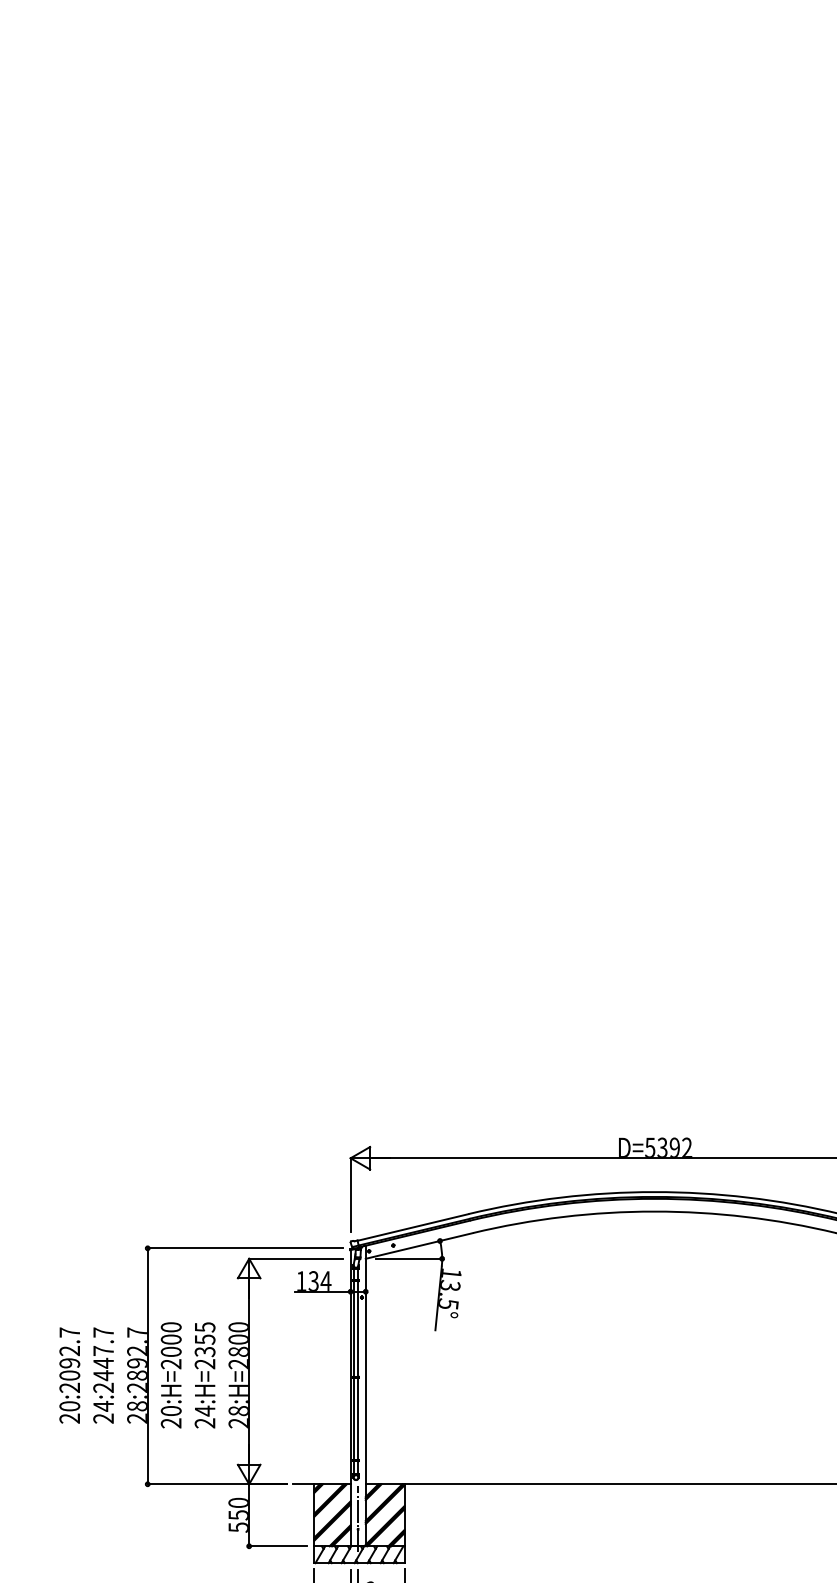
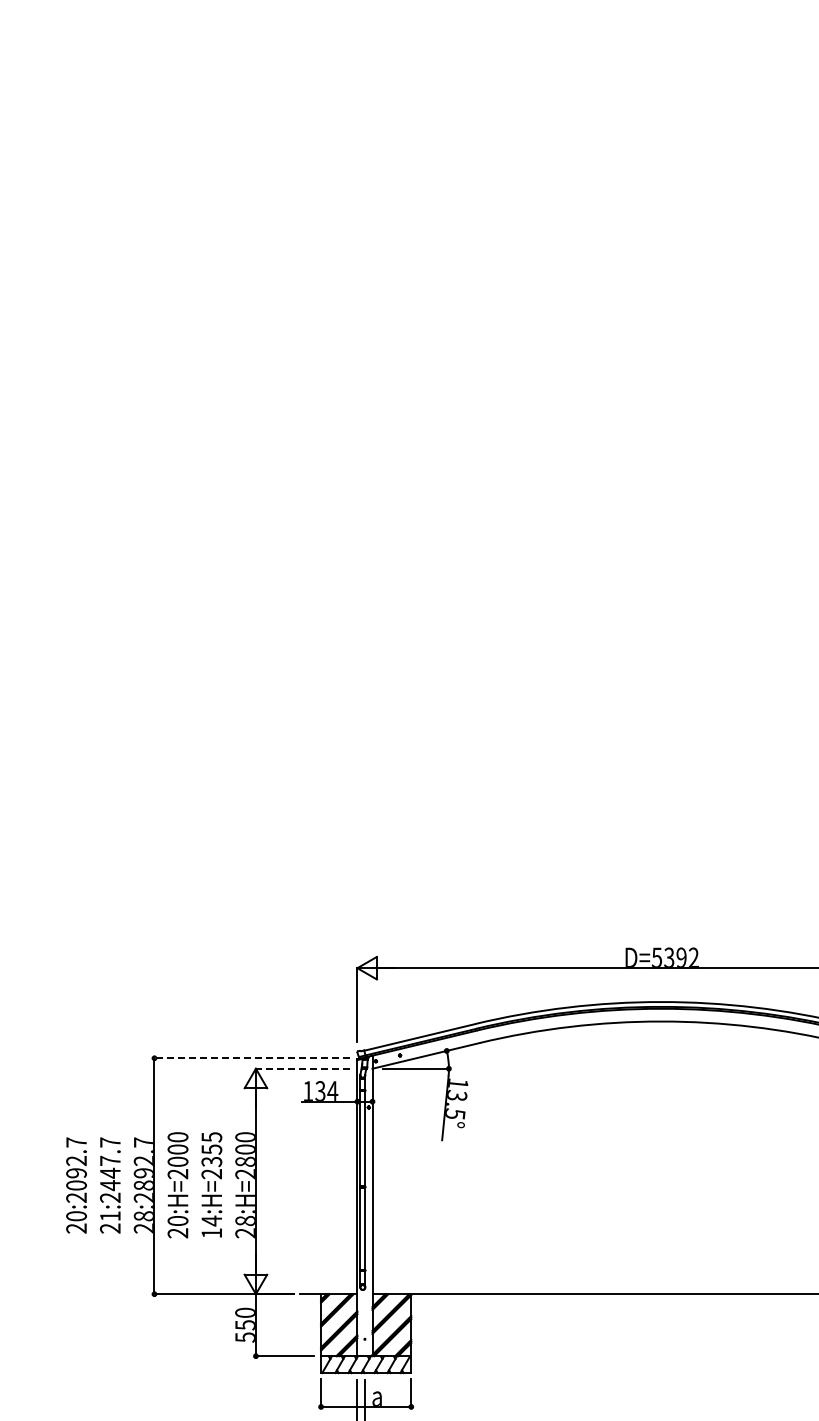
line: (245, 1248) -> (252, 1058), solid -> dashed
line: (295, 1258) -> (302, 1068), solid -> dashed
text: (103, 1405) -> (110, 1215), 24:2447.7 -> 21:2447.7
text: (204, 1423) -> (211, 1233), 24:H=2355 -> 14:H=2355
line: (358, 1519) -> (365, 1329), removed

